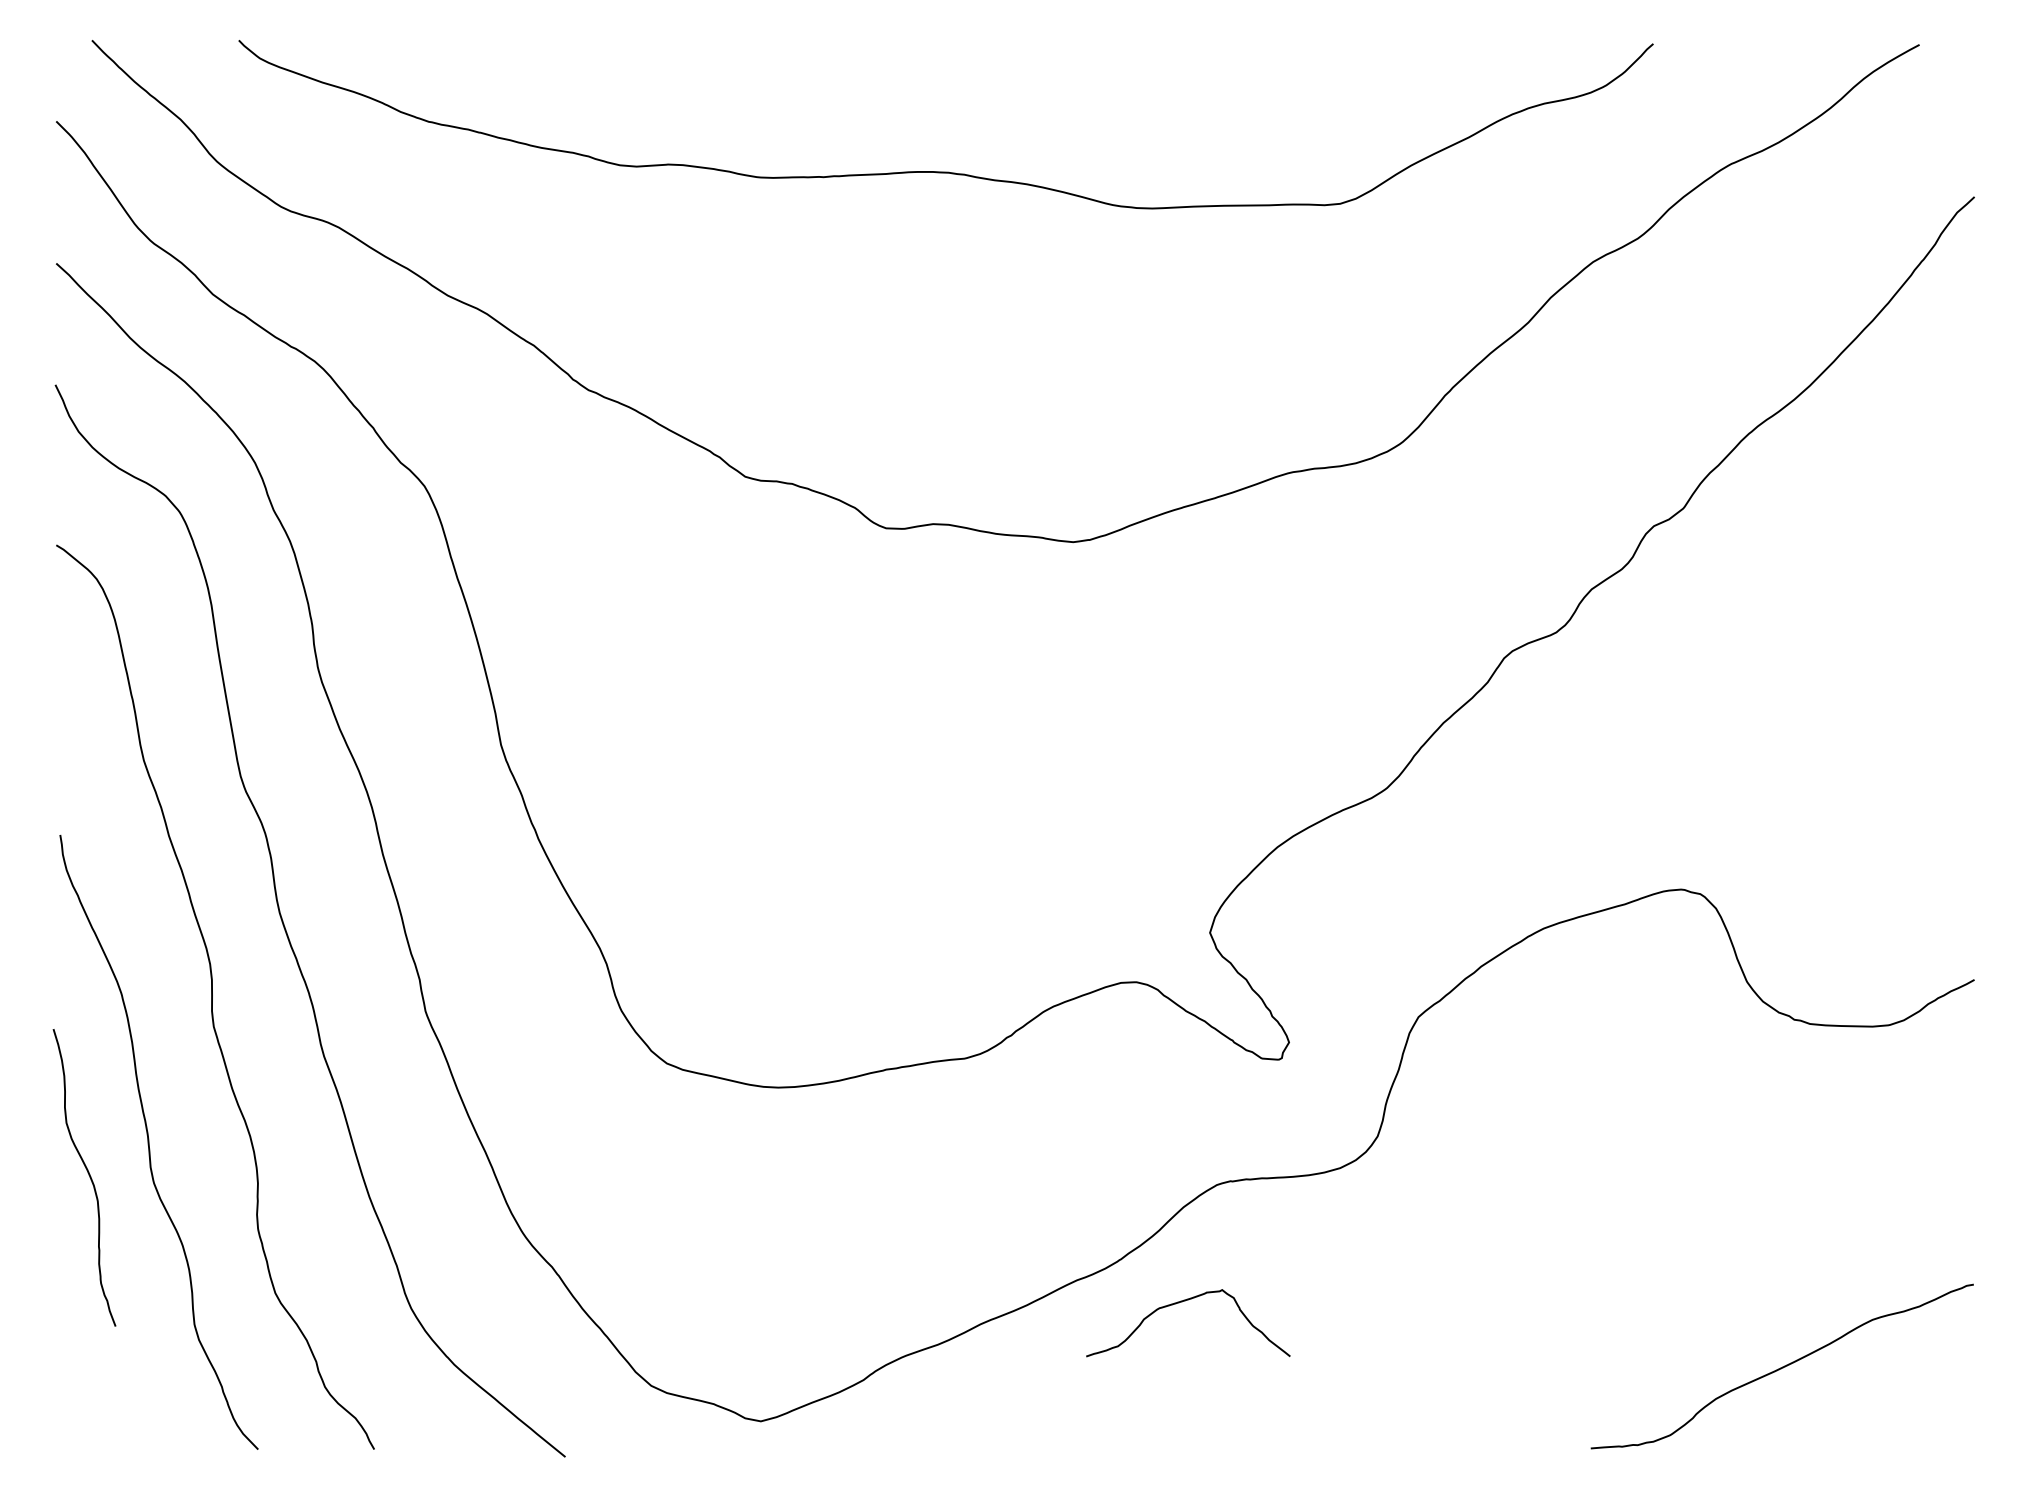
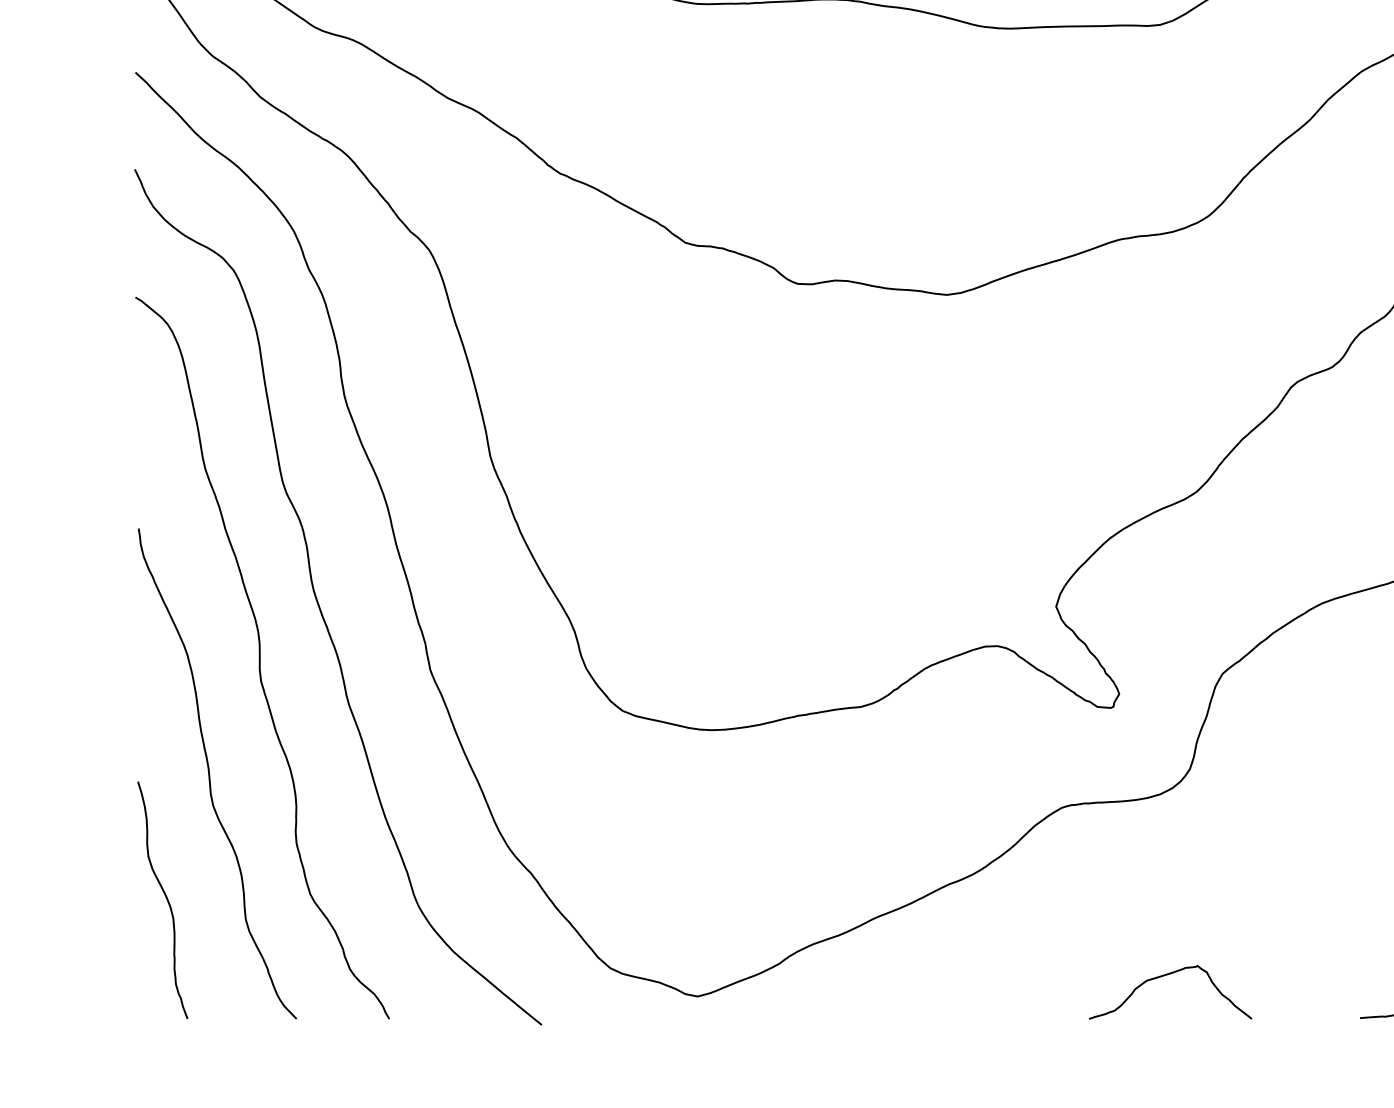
curve: (88, 1175) -> (165, 898), moved
curve: (1182, 1302) -> (1165, 975), moved

